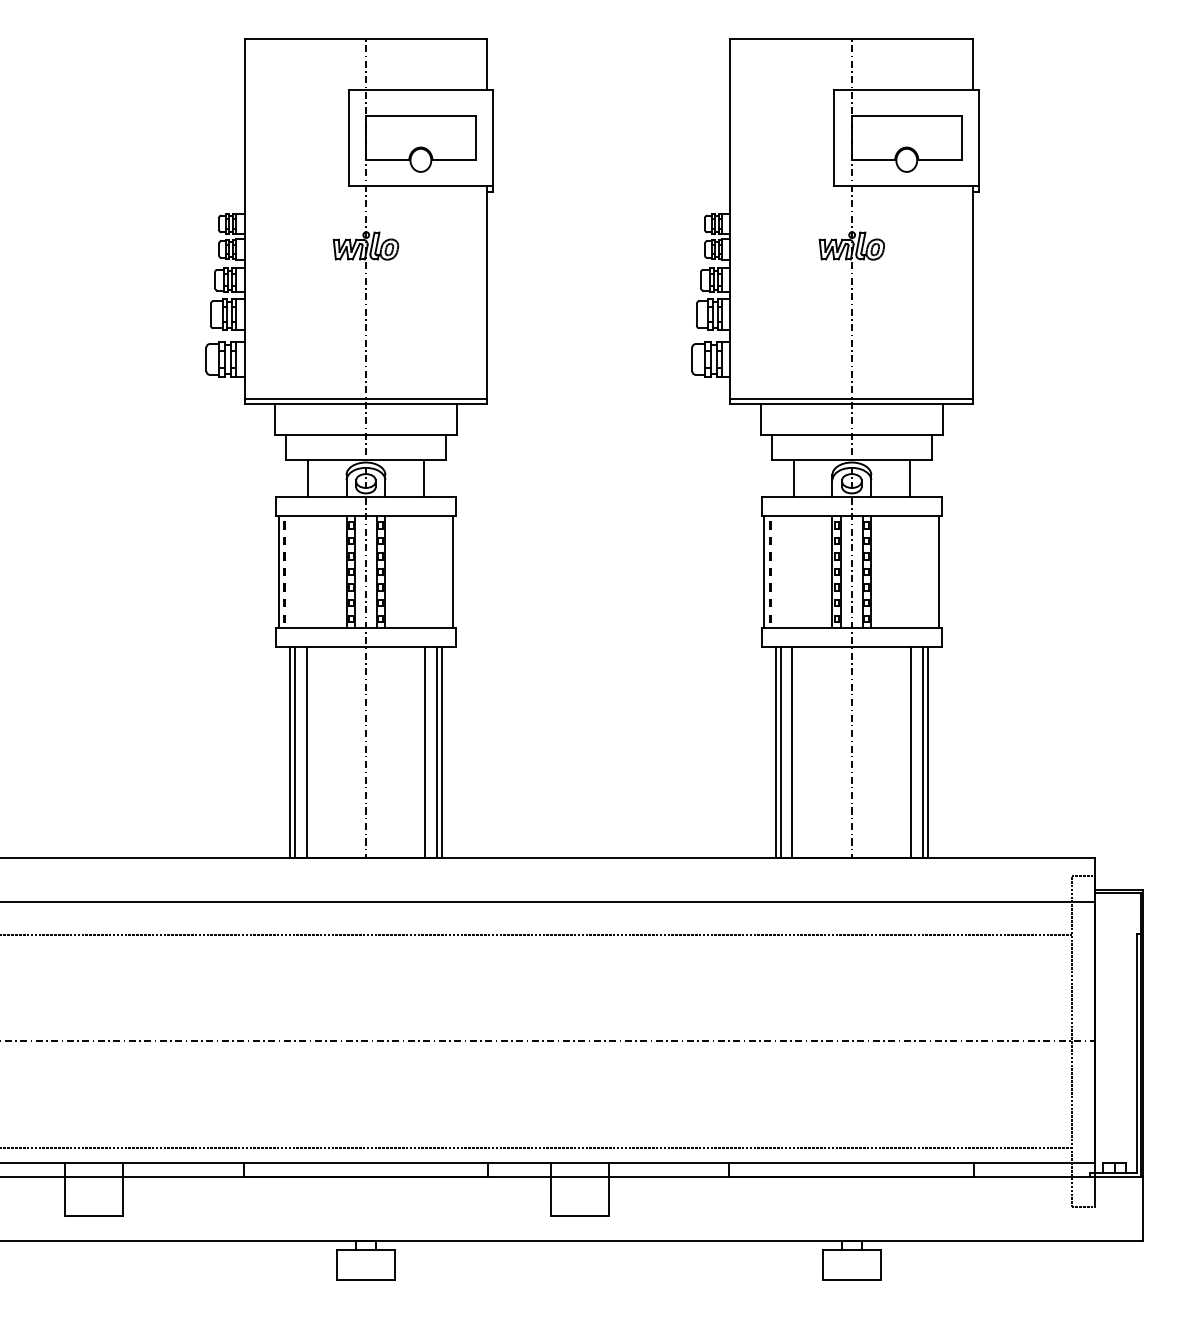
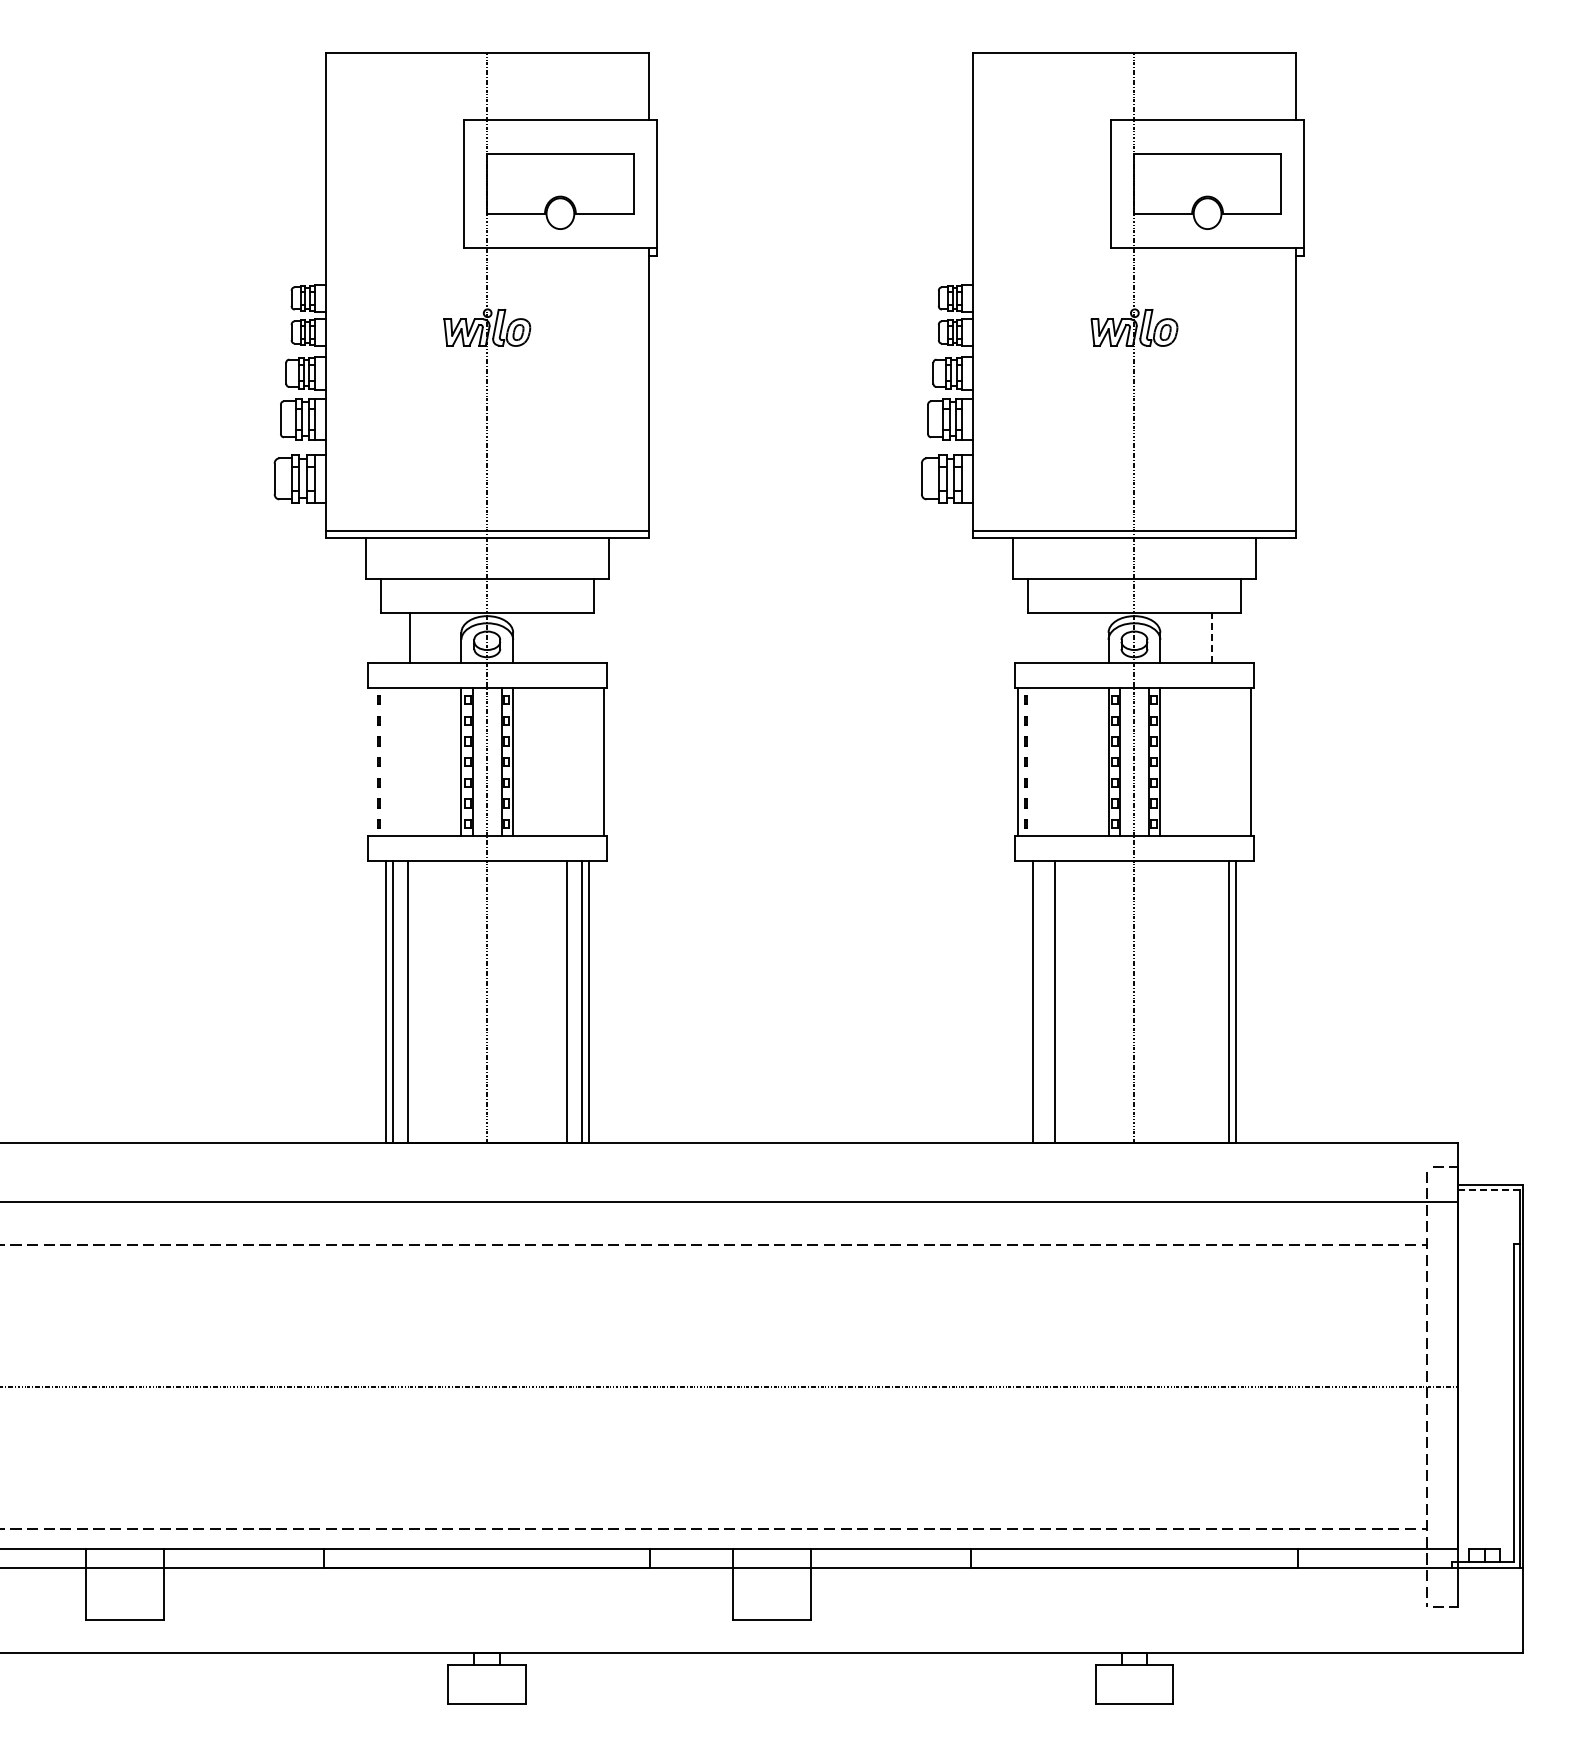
line: (423, 478) -> (564, 637), removed
line: (793, 478) -> (1056, 637), removed
line: (910, 478) -> (1212, 637), solid -> dashed
line: (278, 571) -> (370, 761), removed
line: (780, 751) -> (1039, 1001), removed
line: (911, 751) -> (1213, 1001), removed
line: (1117, 892) -> (1488, 1189), solid -> dashed

